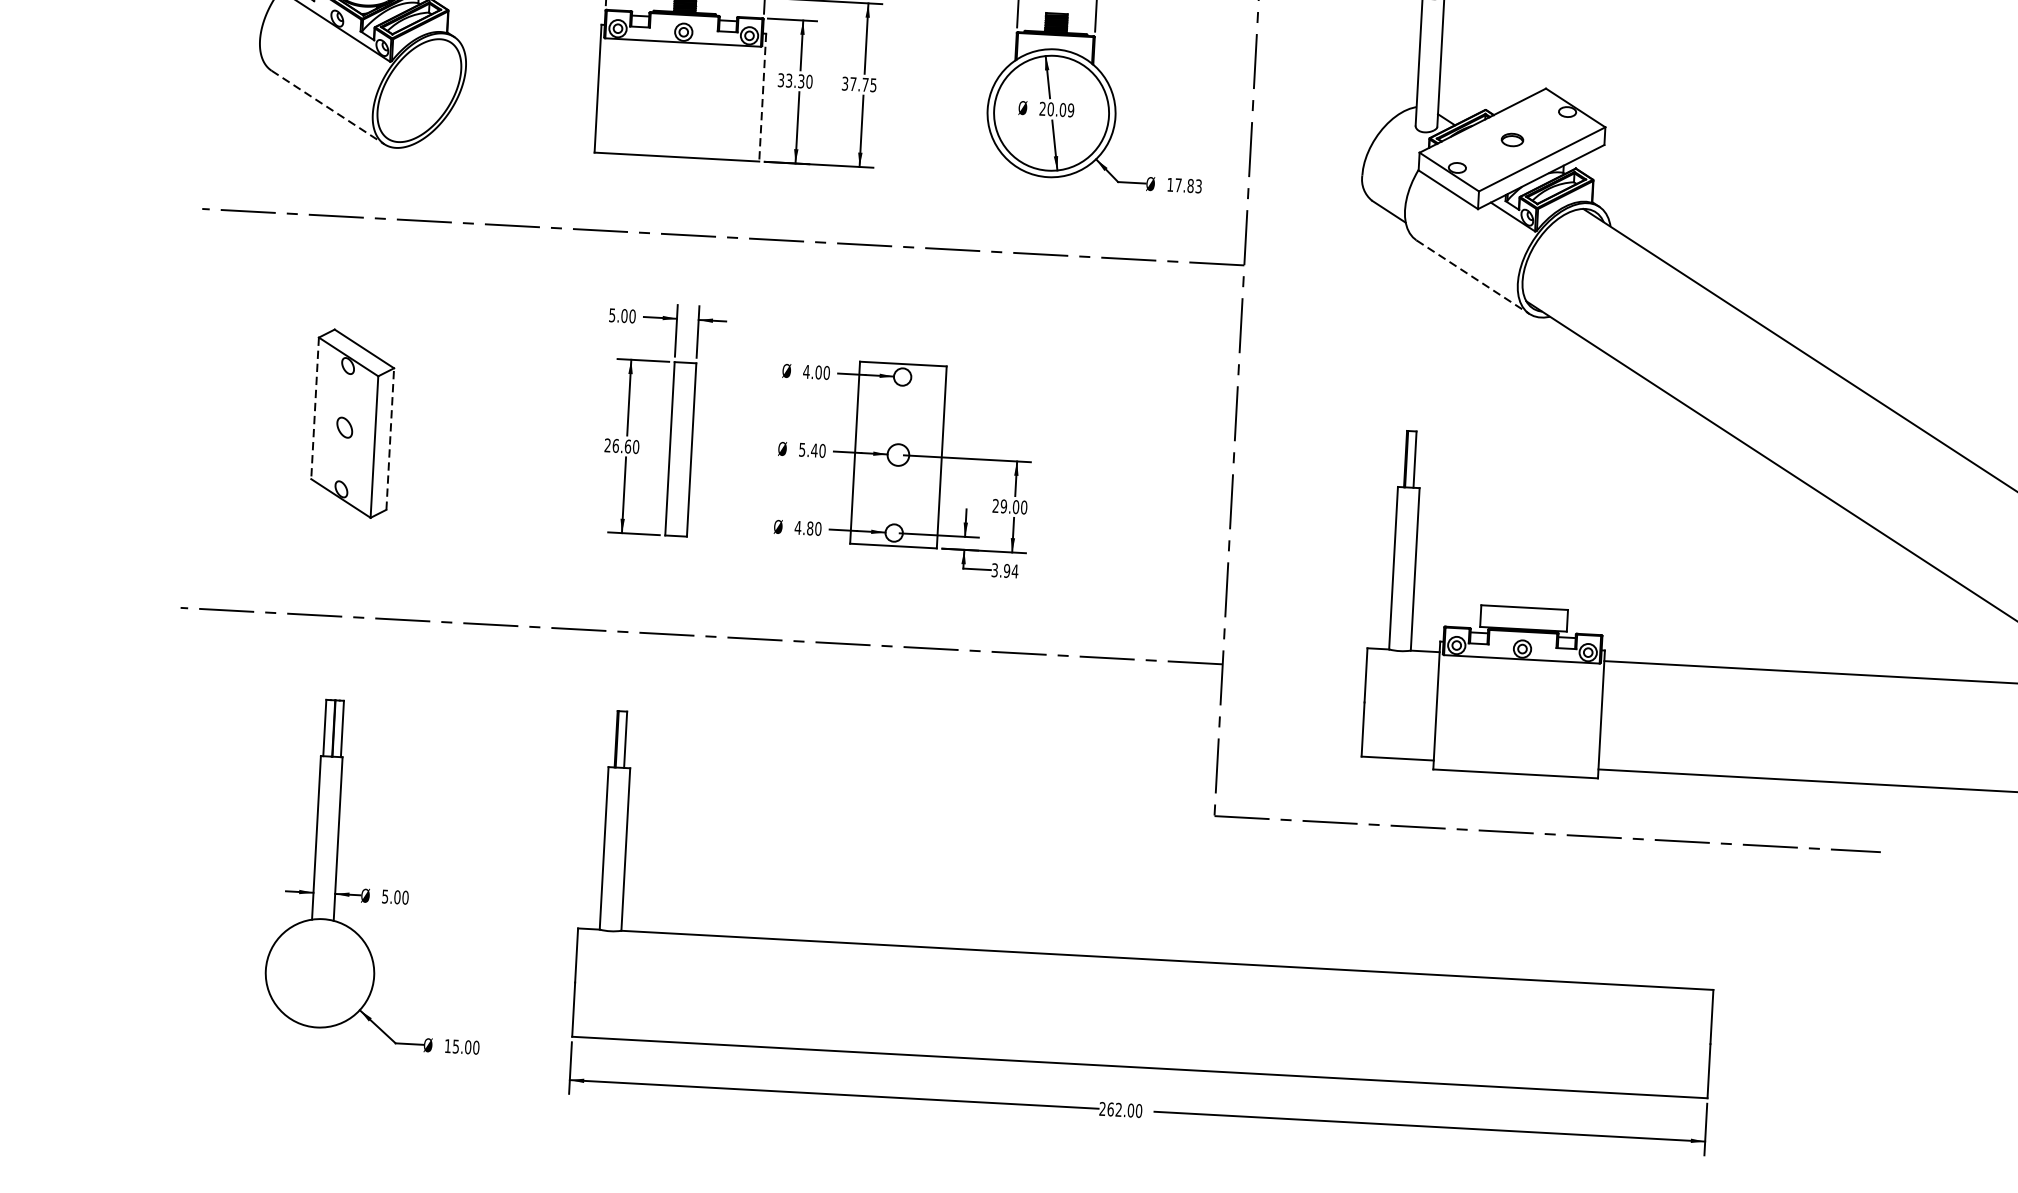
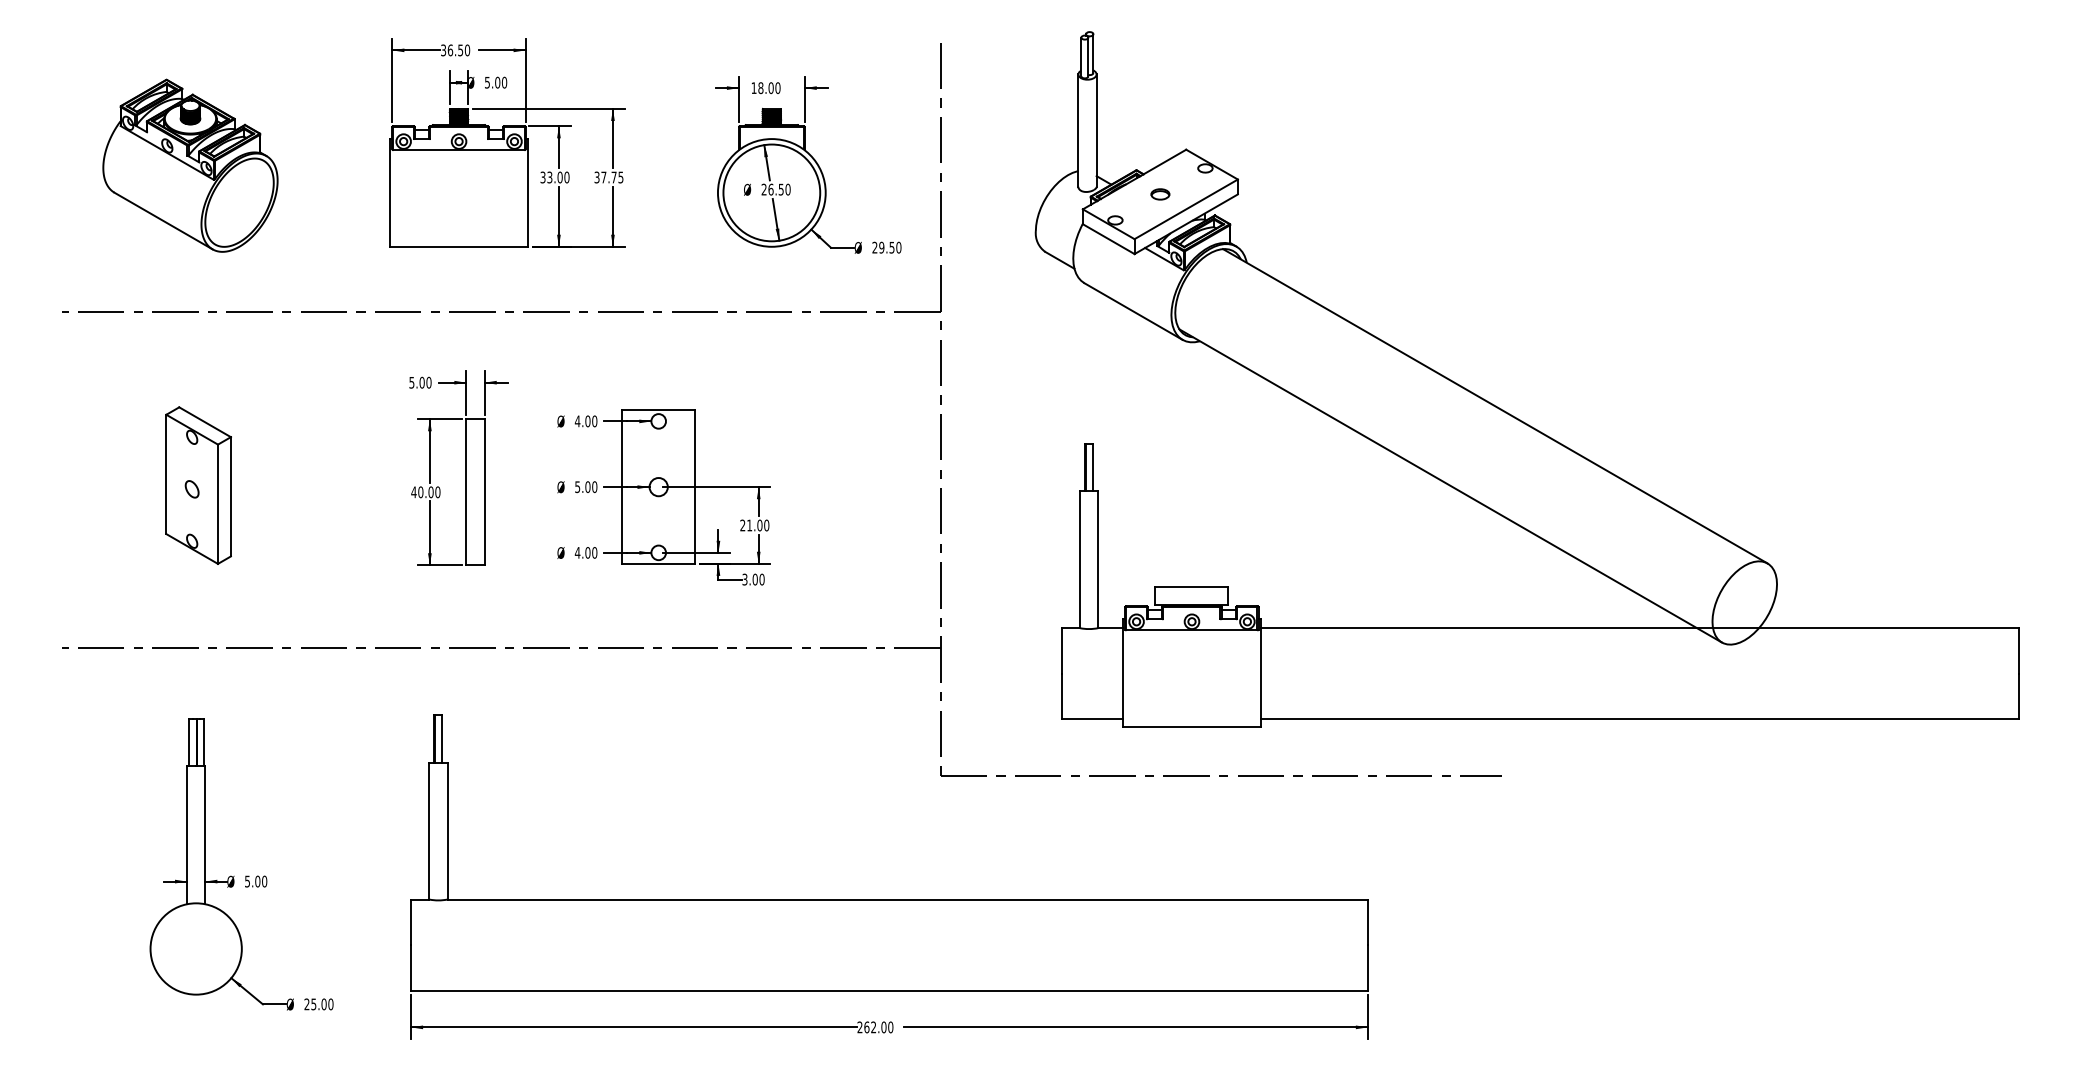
text: (800, 81) -> (559, 177), 33.30 -> 33.00
line: (762, 97) -> (528, 192), dashed -> solid
line: (327, 108) -> (163, 221), dashed -> solid
text: (1060, 109) -> (779, 189), 20.09 -> 26.50
text: (1184, 185) -> (886, 247), 17.83 -> 29.50
line: (1473, 277) -> (1133, 311), dashed -> solid
line: (315, 408) -> (166, 474), dashed -> solid
line: (389, 438) -> (230, 496), dashed -> solid
text: (617, 446) -> (422, 492), 26.60 -> 40.00
text: (813, 449) -> (587, 486), 5.40 -> 5.00
text: (1003, 506) -> (749, 525), 29.00 -> 21.00
text: (809, 528) -> (587, 552), 4.80 -> 4.00
text: (1010, 571) -> (758, 579), 3.94 -> 3.00
text: (447, 1046) -> (306, 1004), 15.00 -> 25.00

